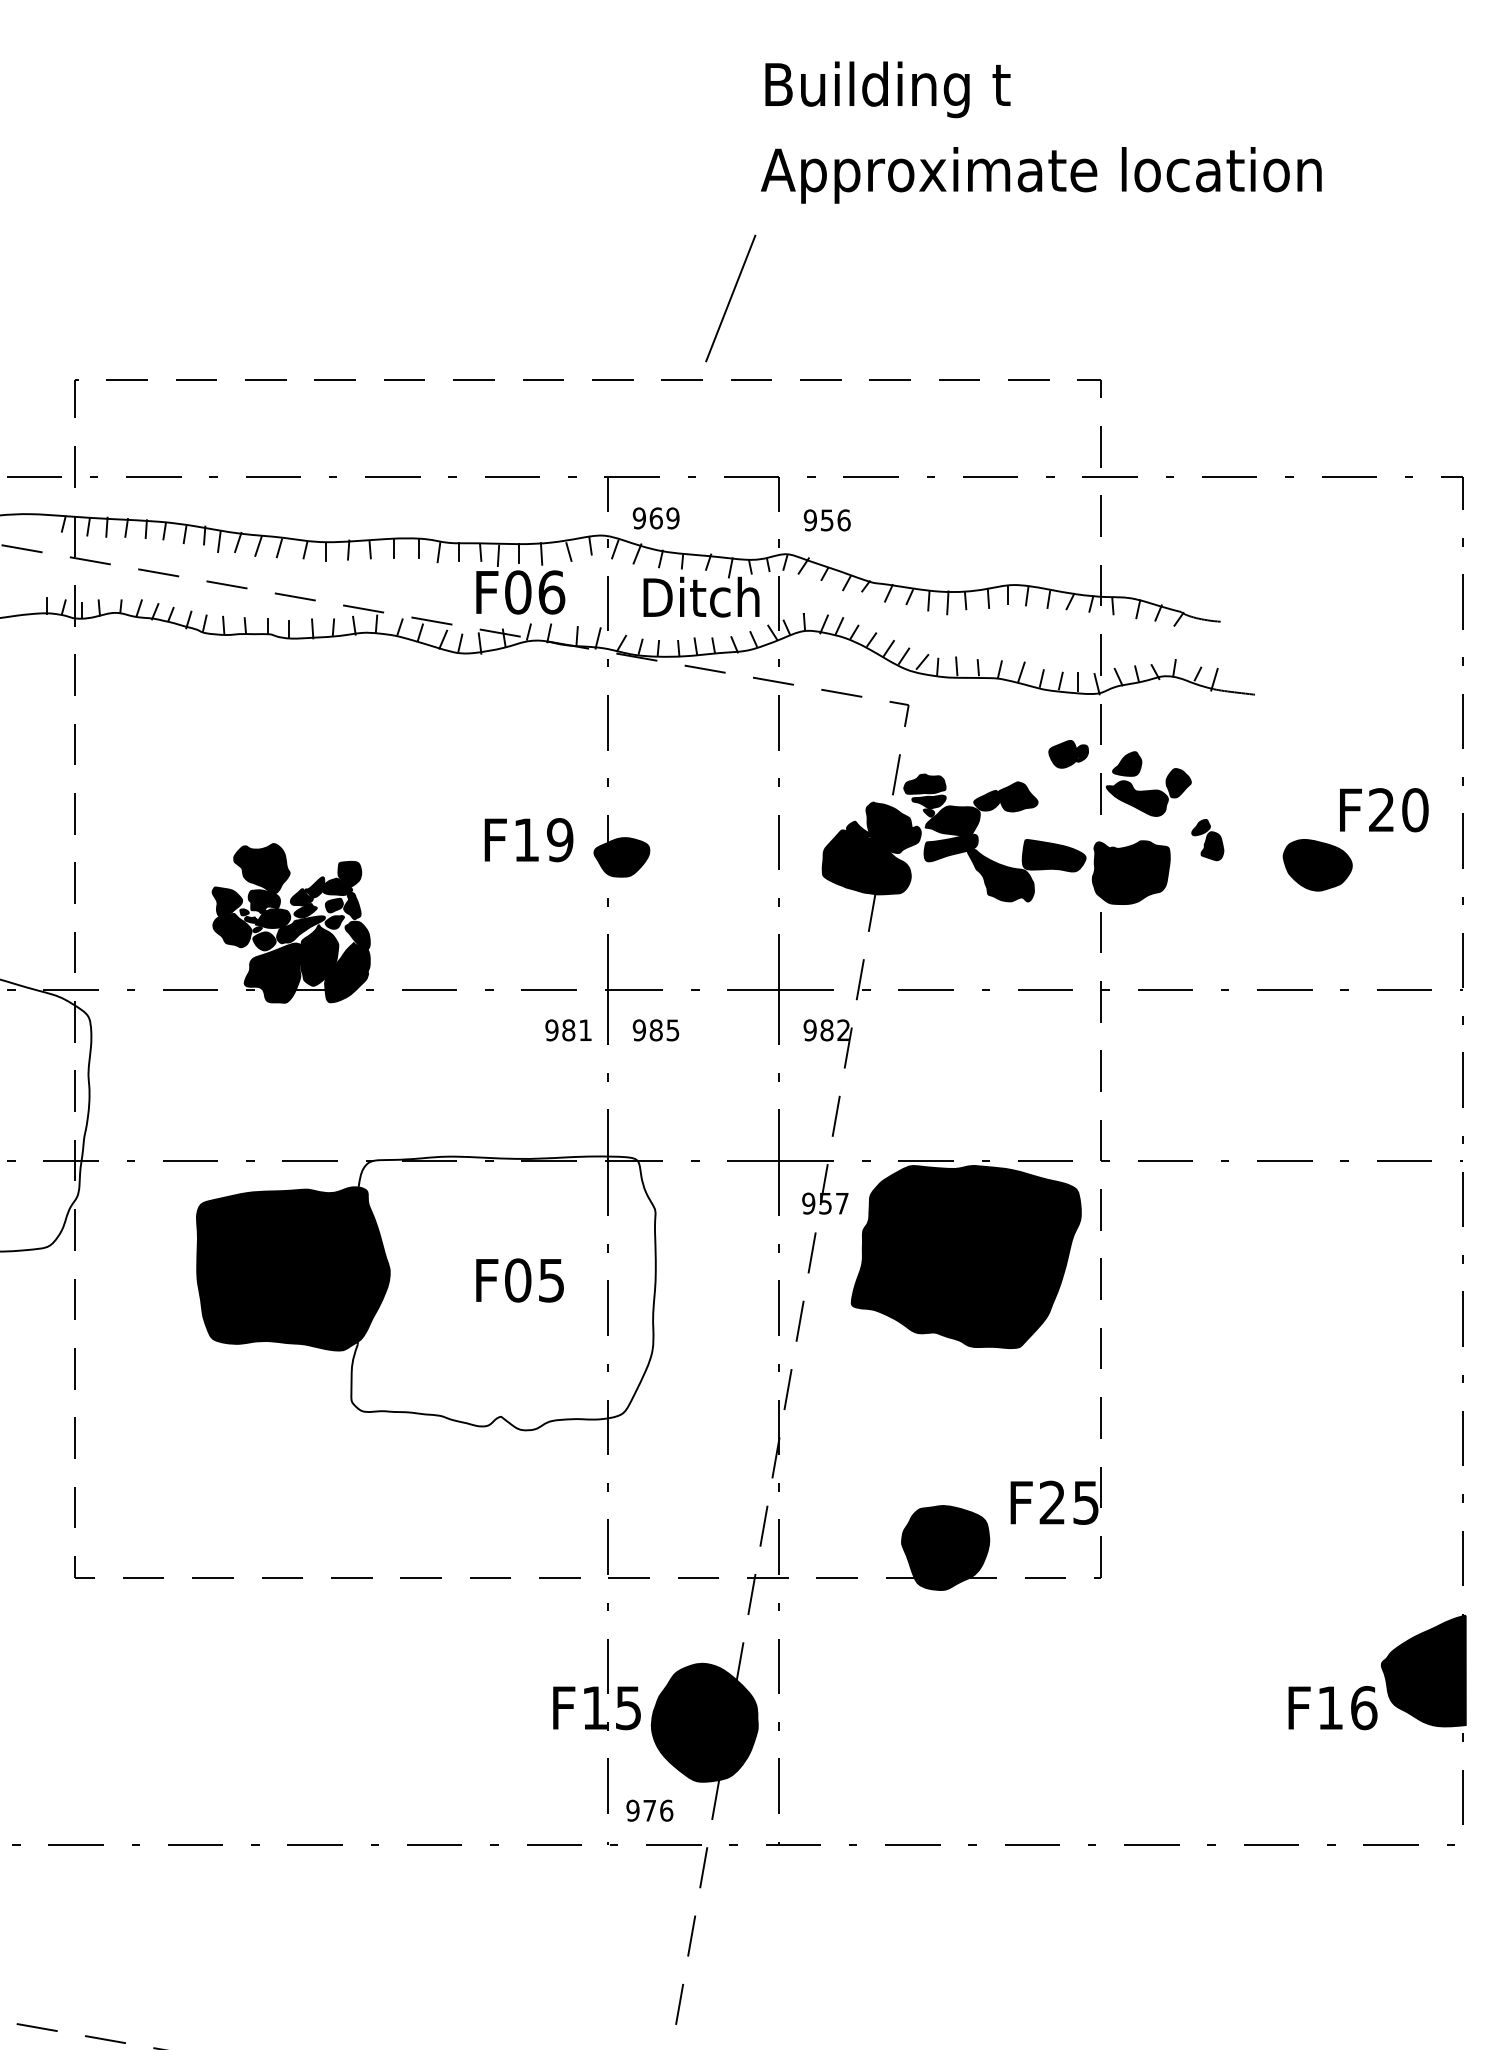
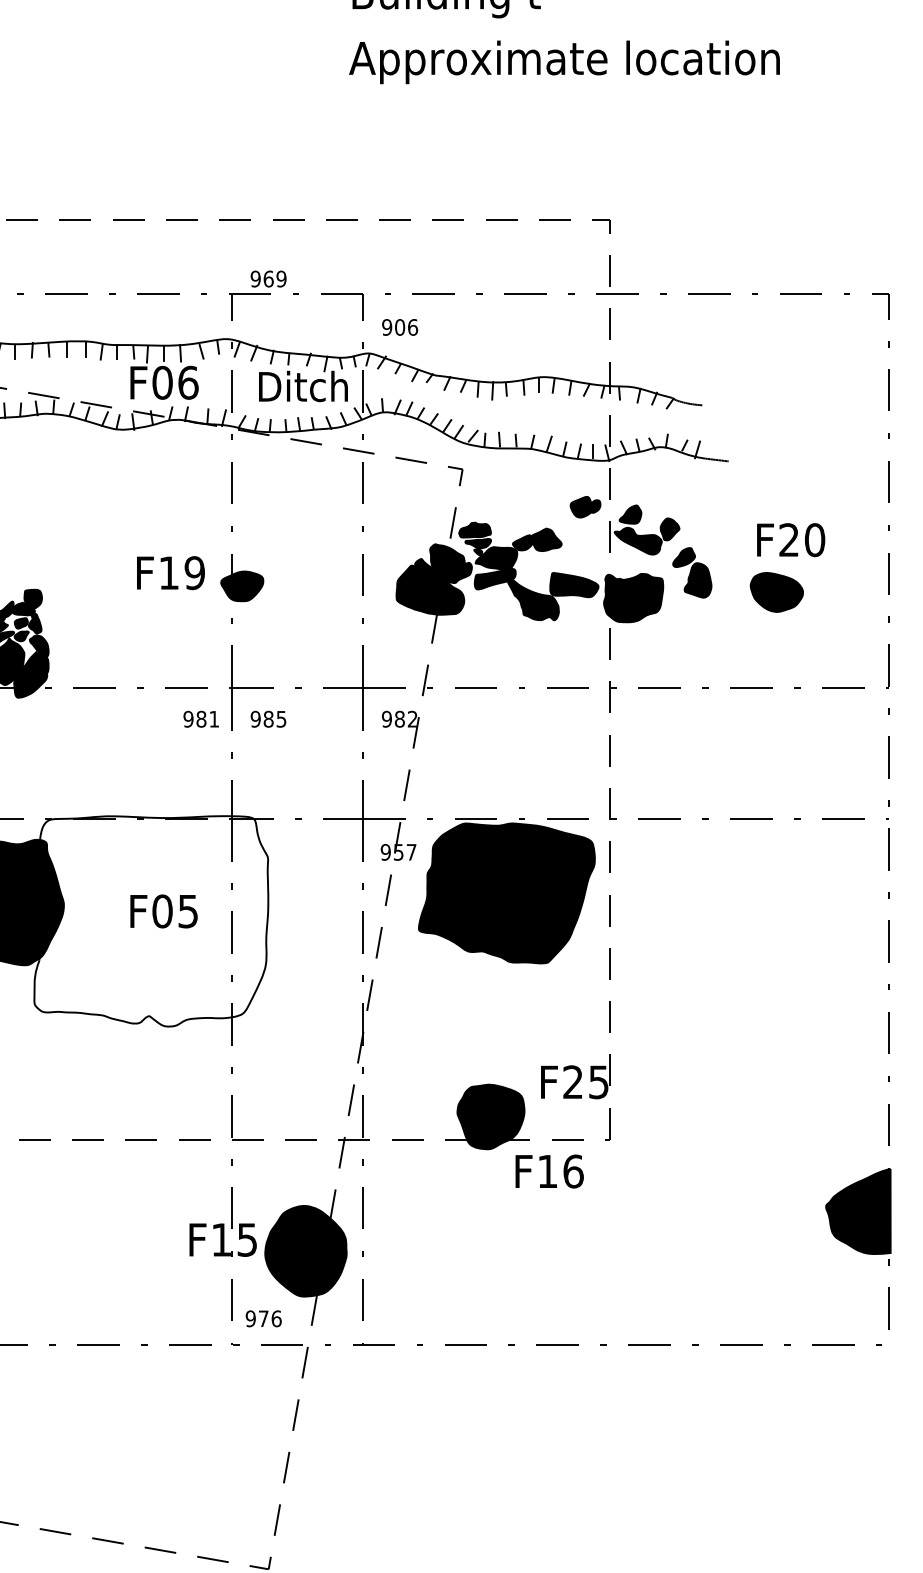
line: (730, 298) -> (325, 156), removed
text: (655, 518) -> (268, 279), moved
text: (826, 520) -> (399, 327), 956 -> 906
text: (1384, 810) -> (791, 540), moved
part: (1207, 840) -> (692, 573), size x1.6
text: (1332, 1708) -> (549, 1171), moved

